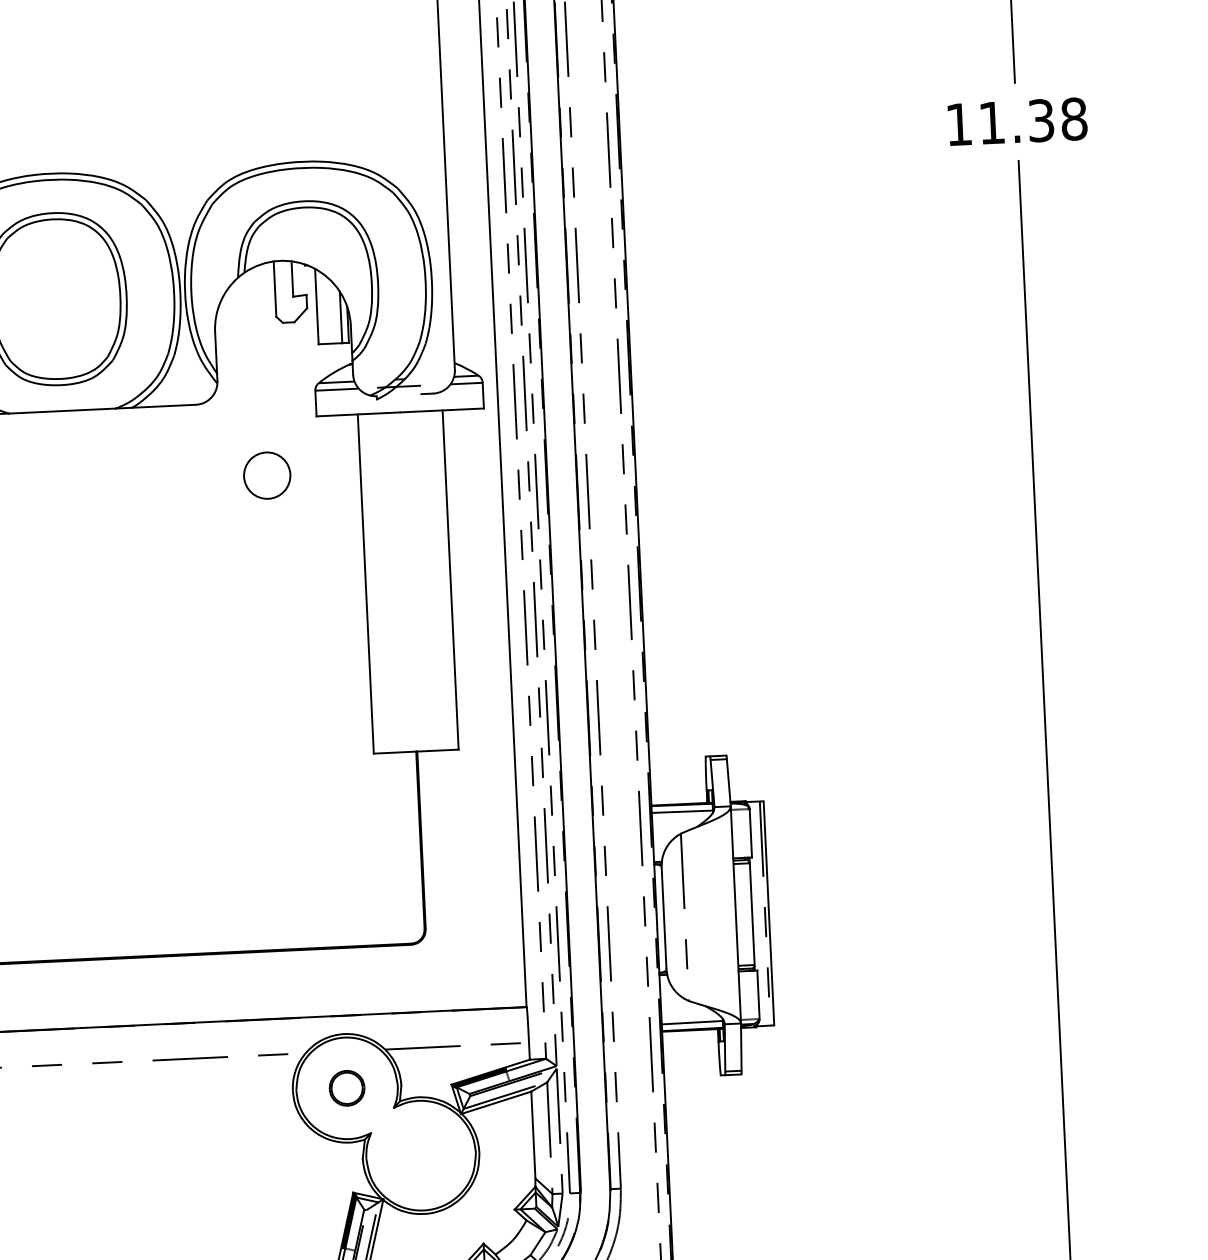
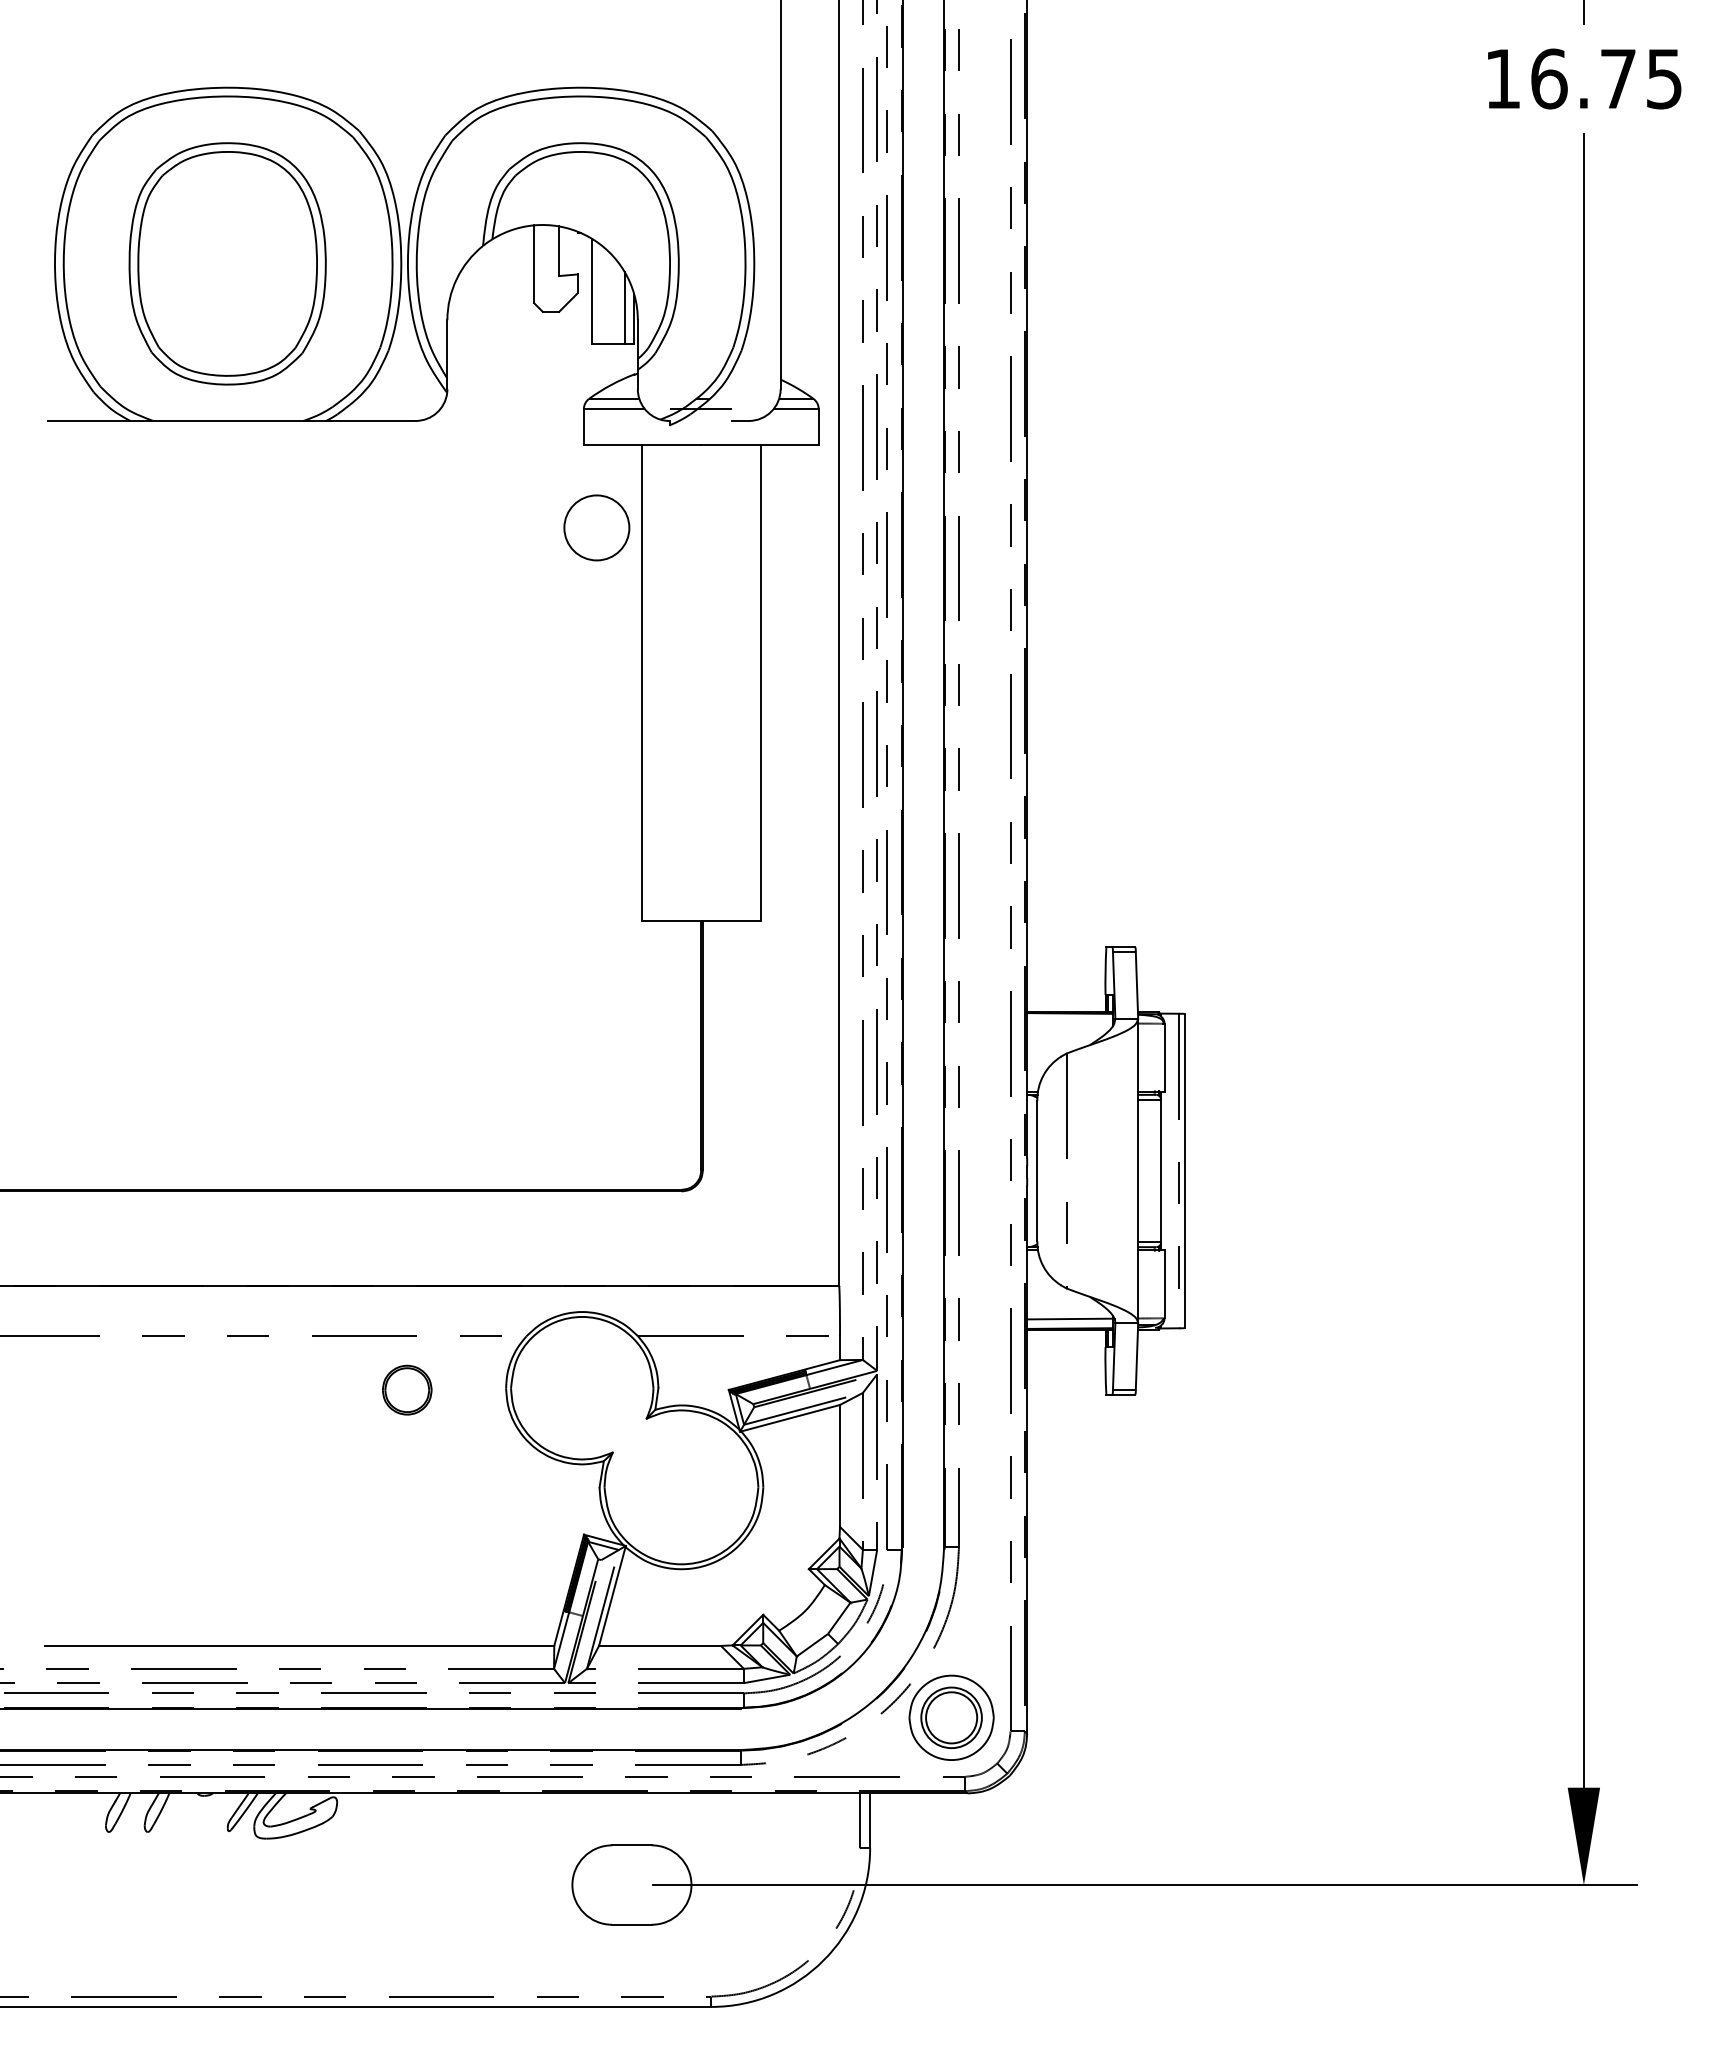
text: (1032, 120) -> (1606, 78), 11.38 -> 16.75
circle: (266, 475) -> (596, 527), moved
line: (681, 811) -> (1069, 1022), removed
part: (347, 1087) -> (407, 1389), moved

